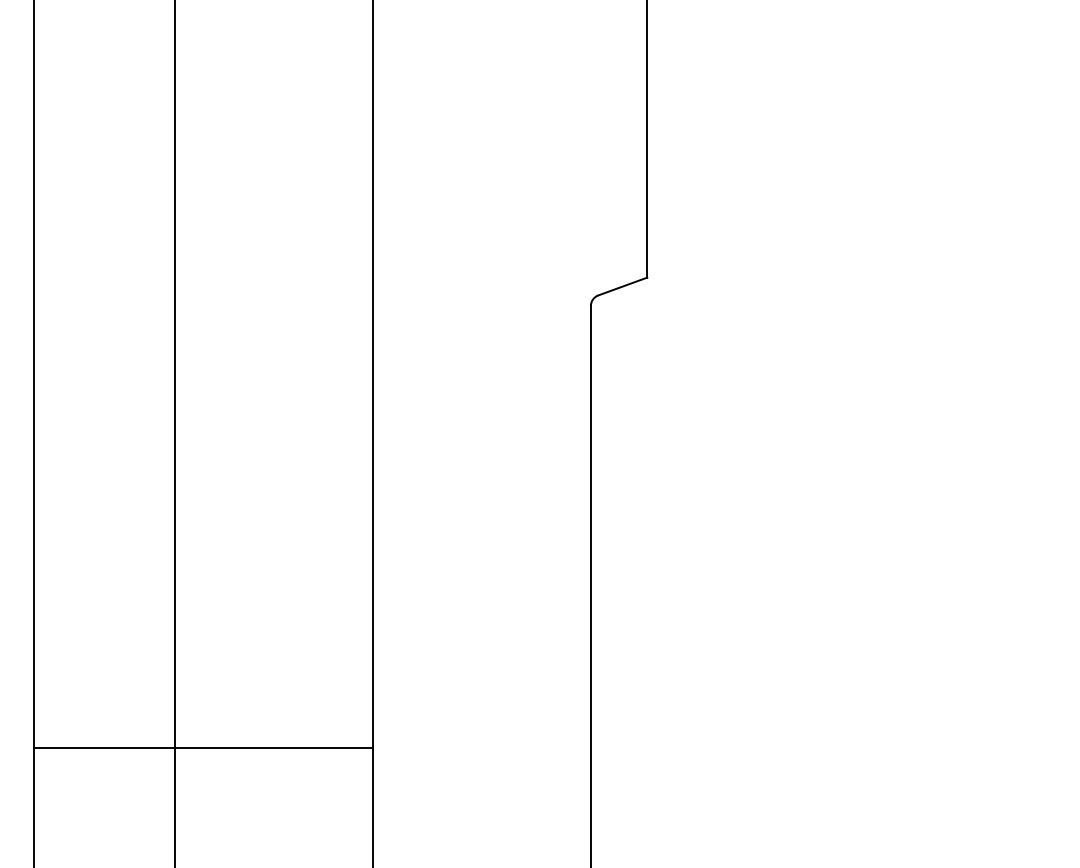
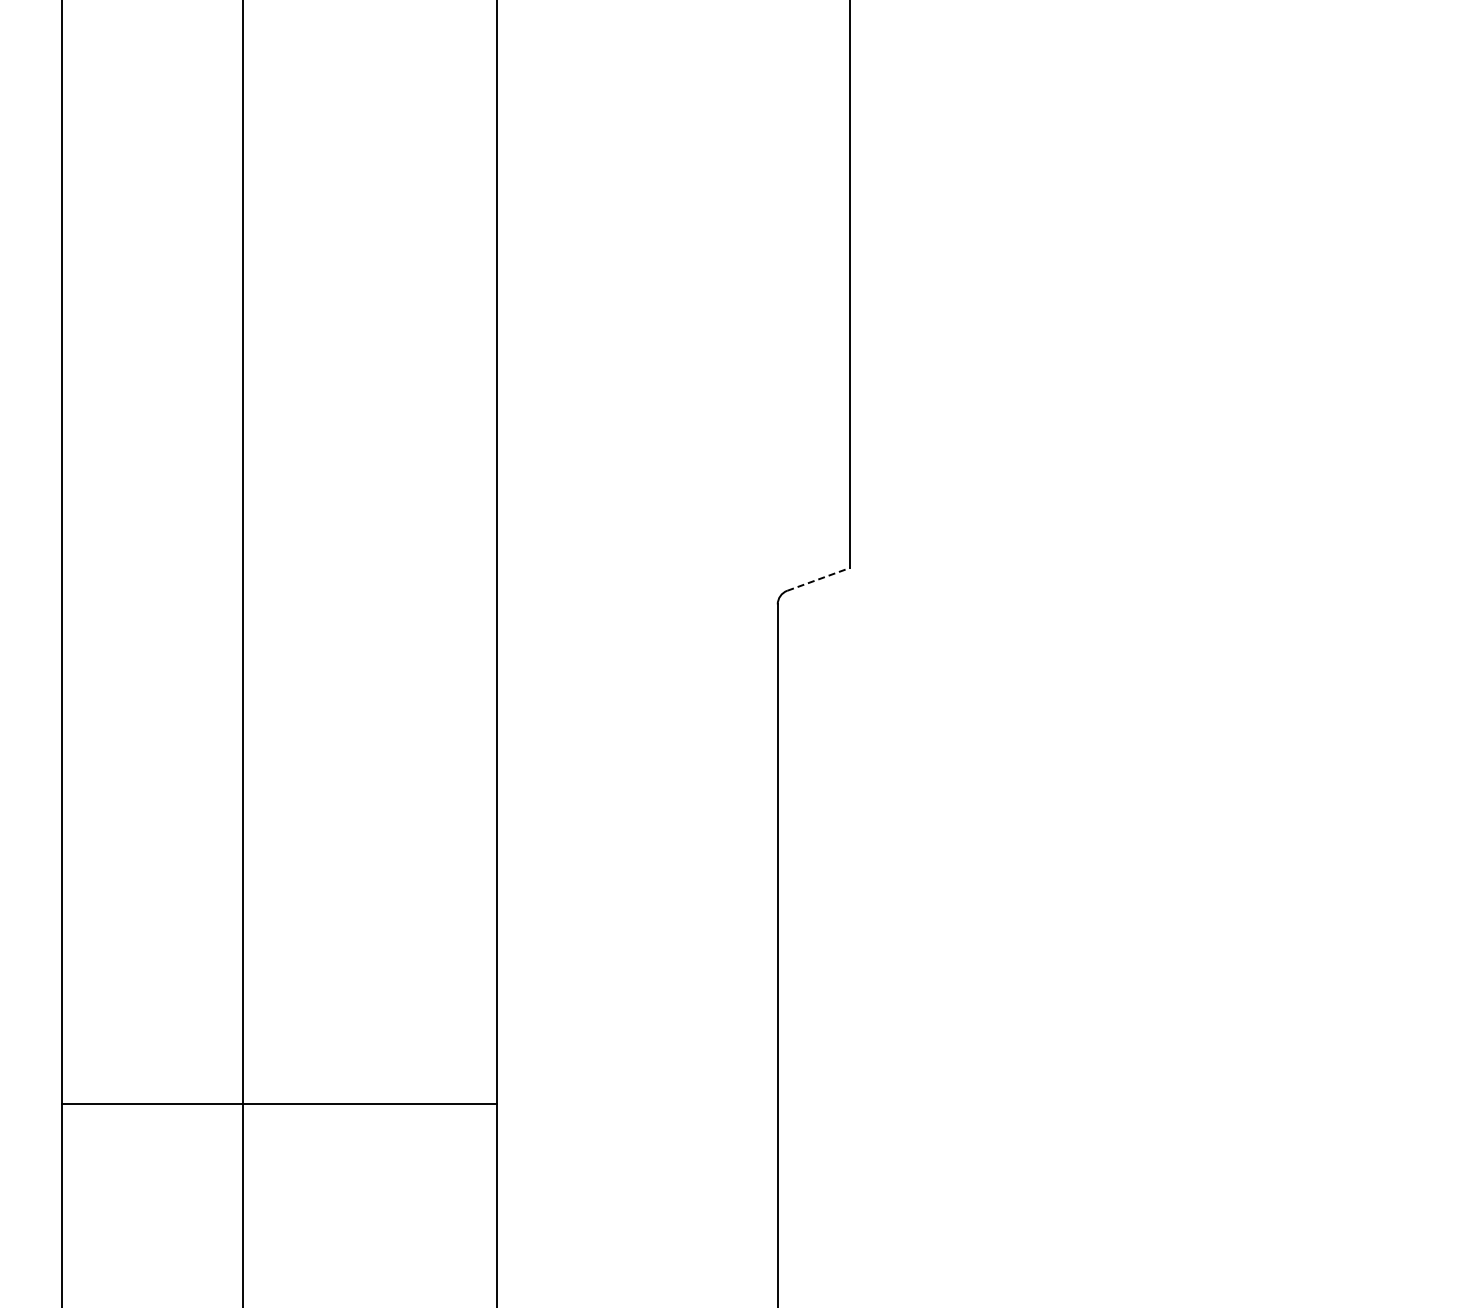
line: (622, 286) -> (818, 579), solid -> dashed
line: (203, 747) -> (279, 1104), moved

